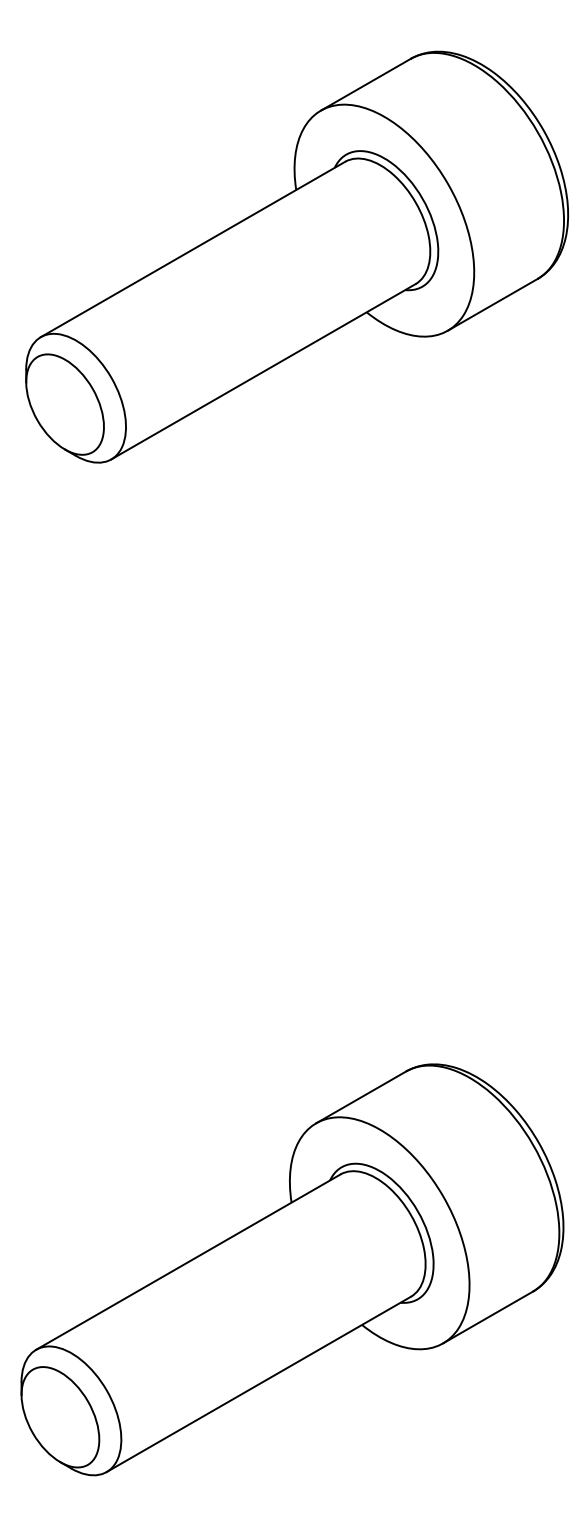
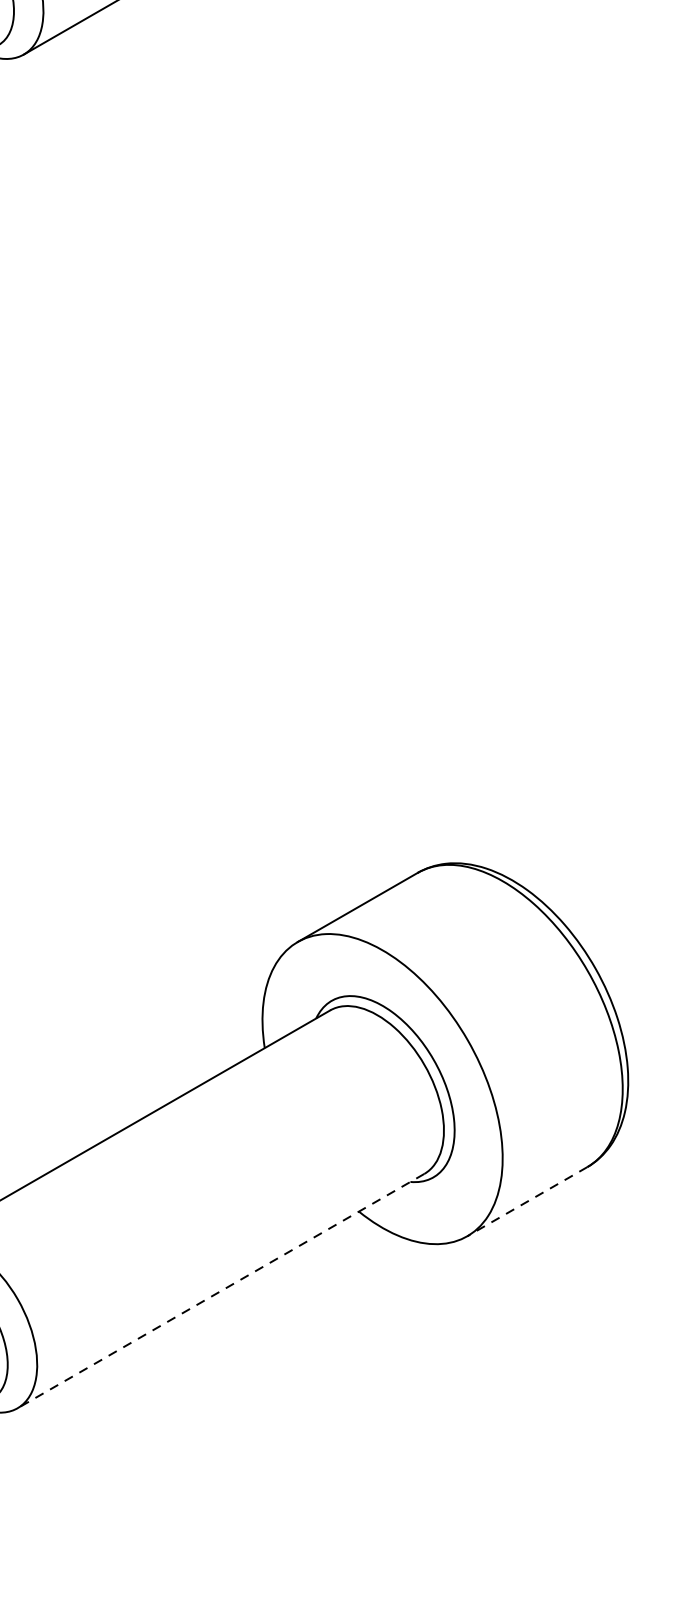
line: (488, 1317) -> (528, 1201), solid -> dashed
line: (258, 1384) -> (220, 1291), solid -> dashed

